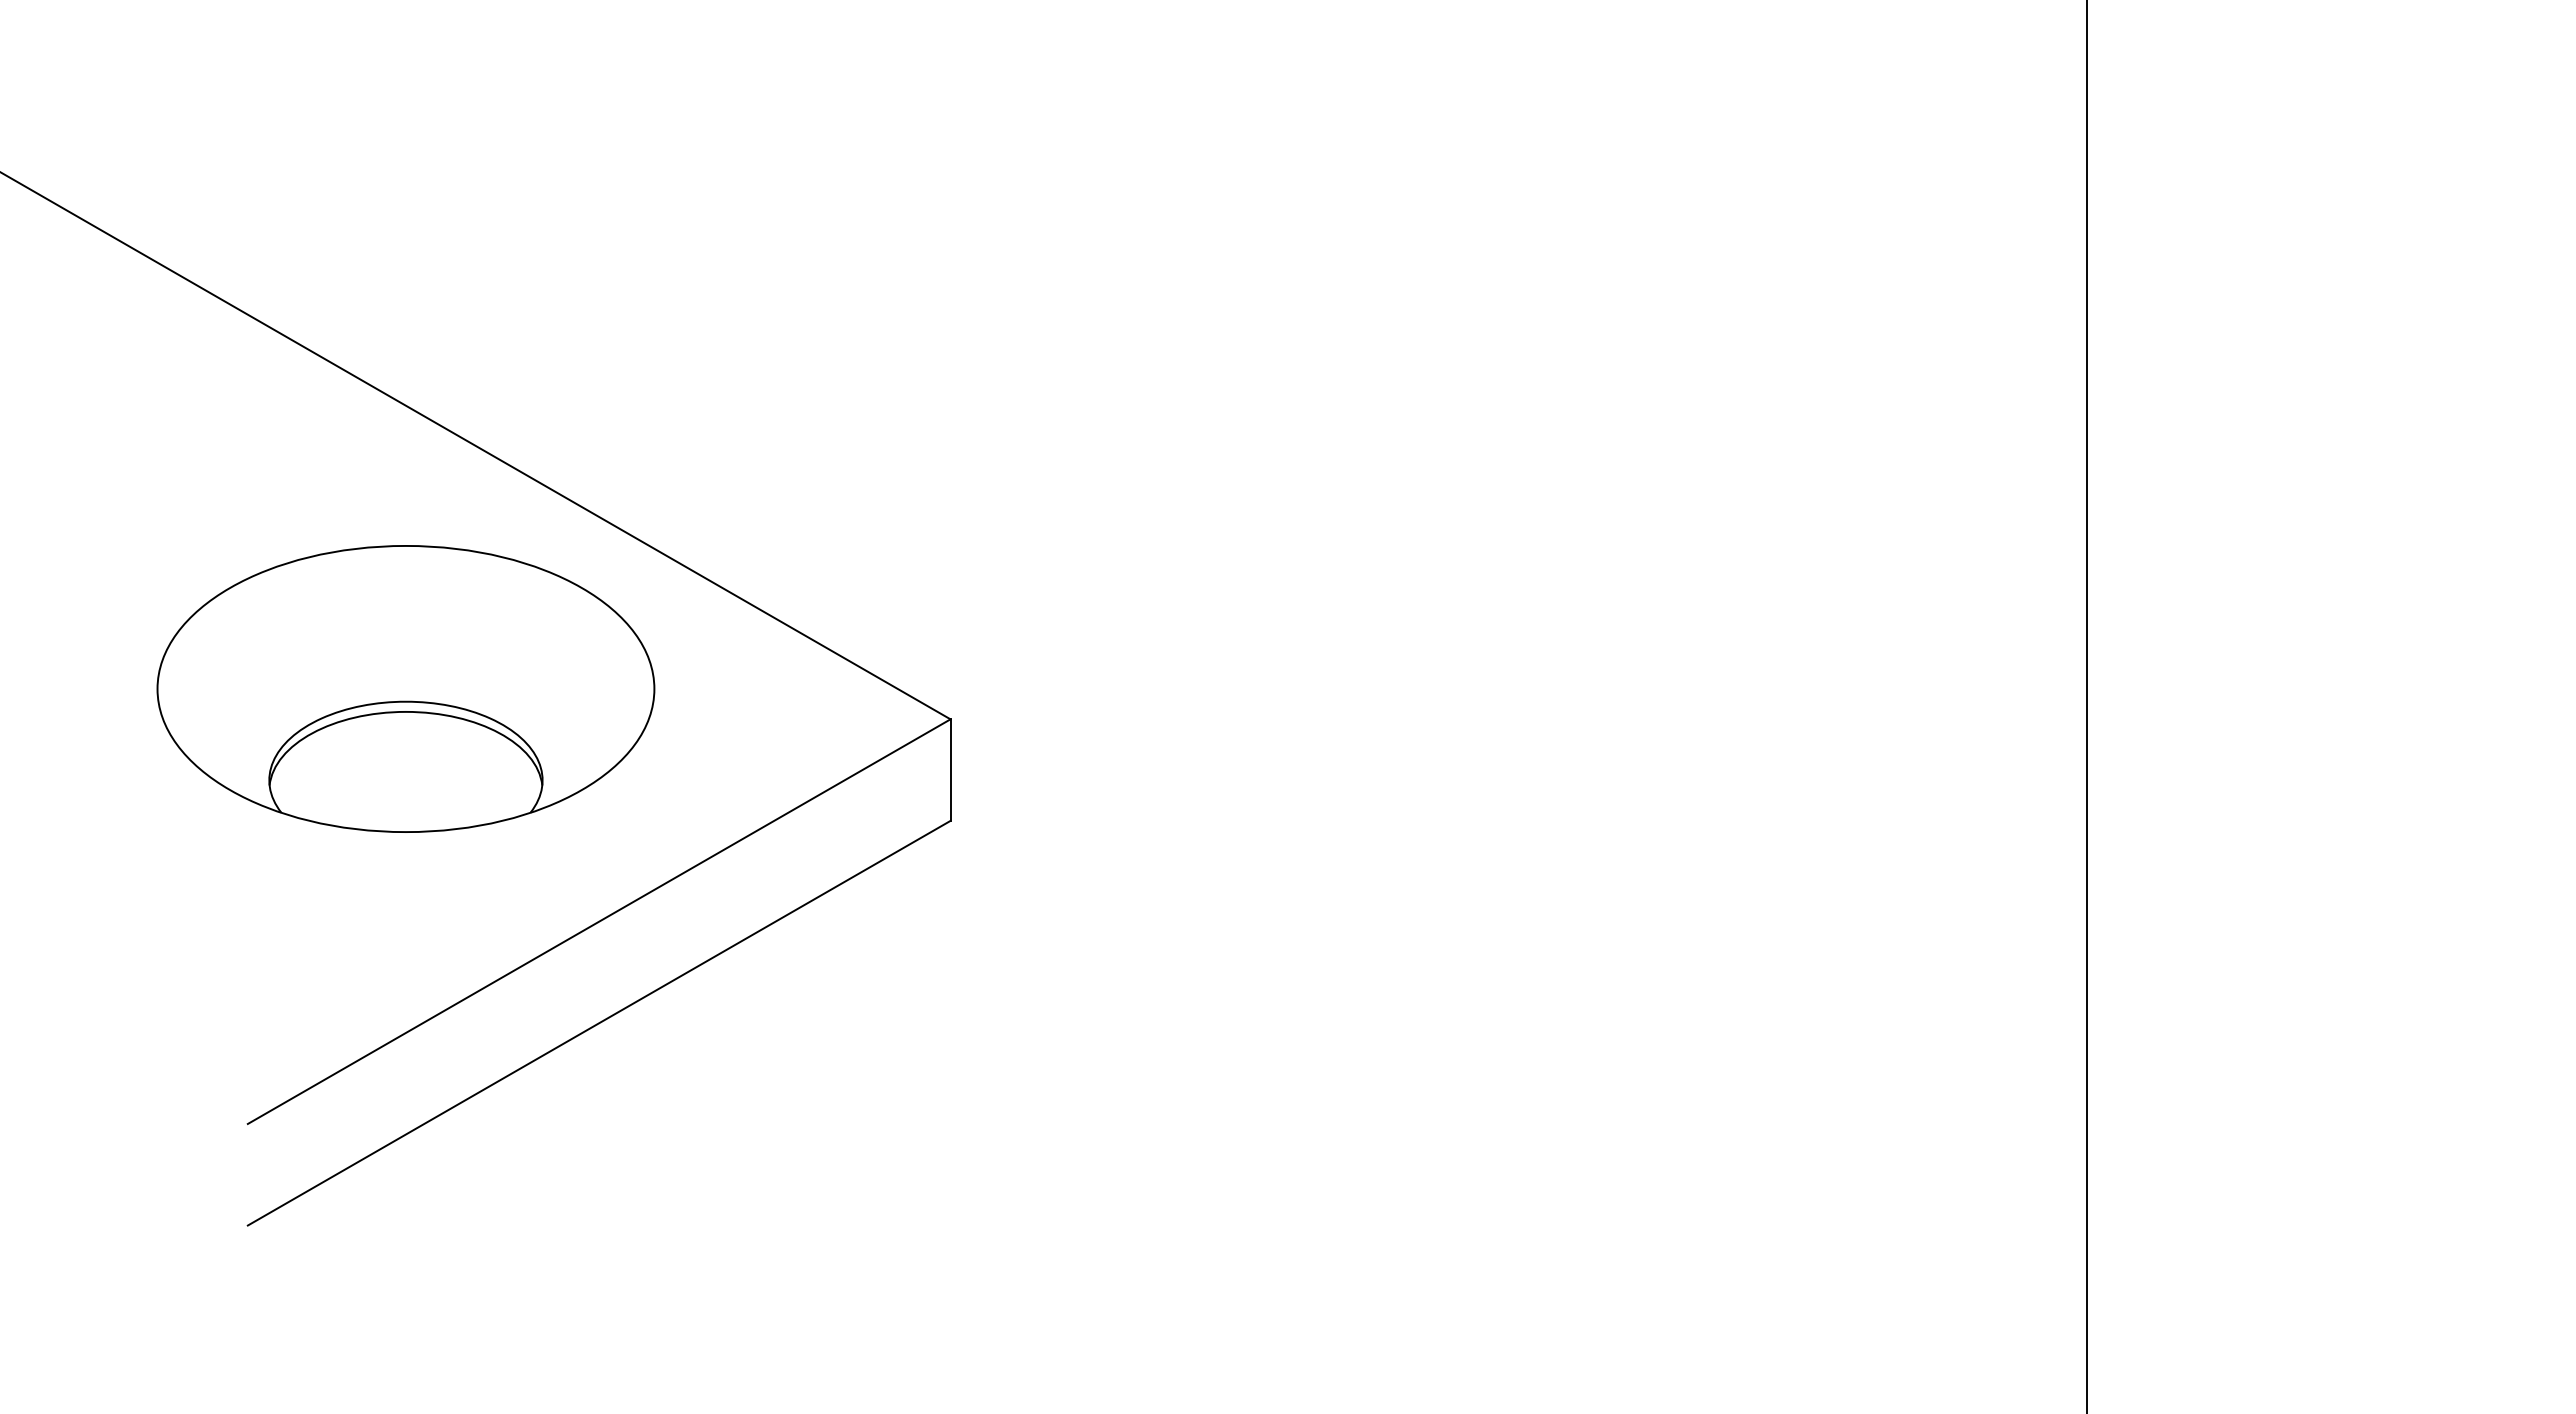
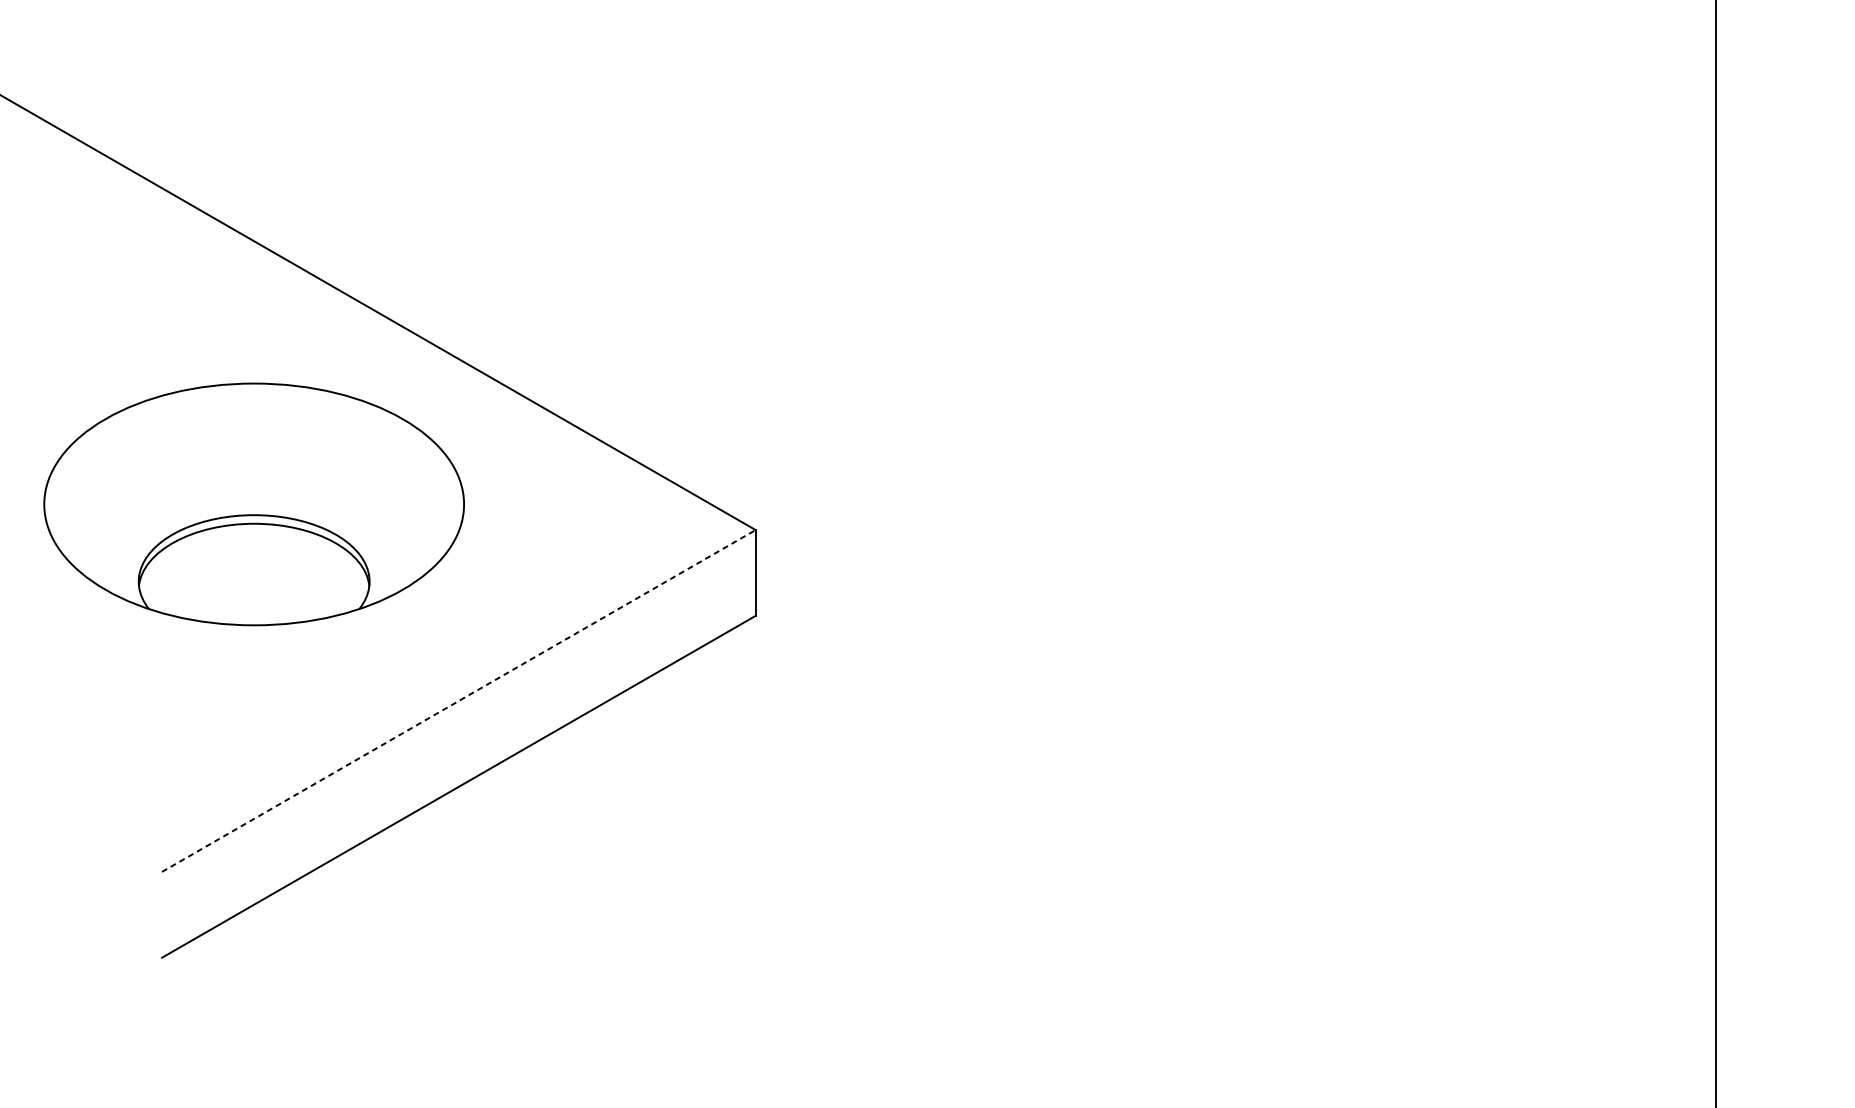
part: (405, 688) -> (253, 504), moved
line: (599, 921) -> (459, 700), solid -> dashed

